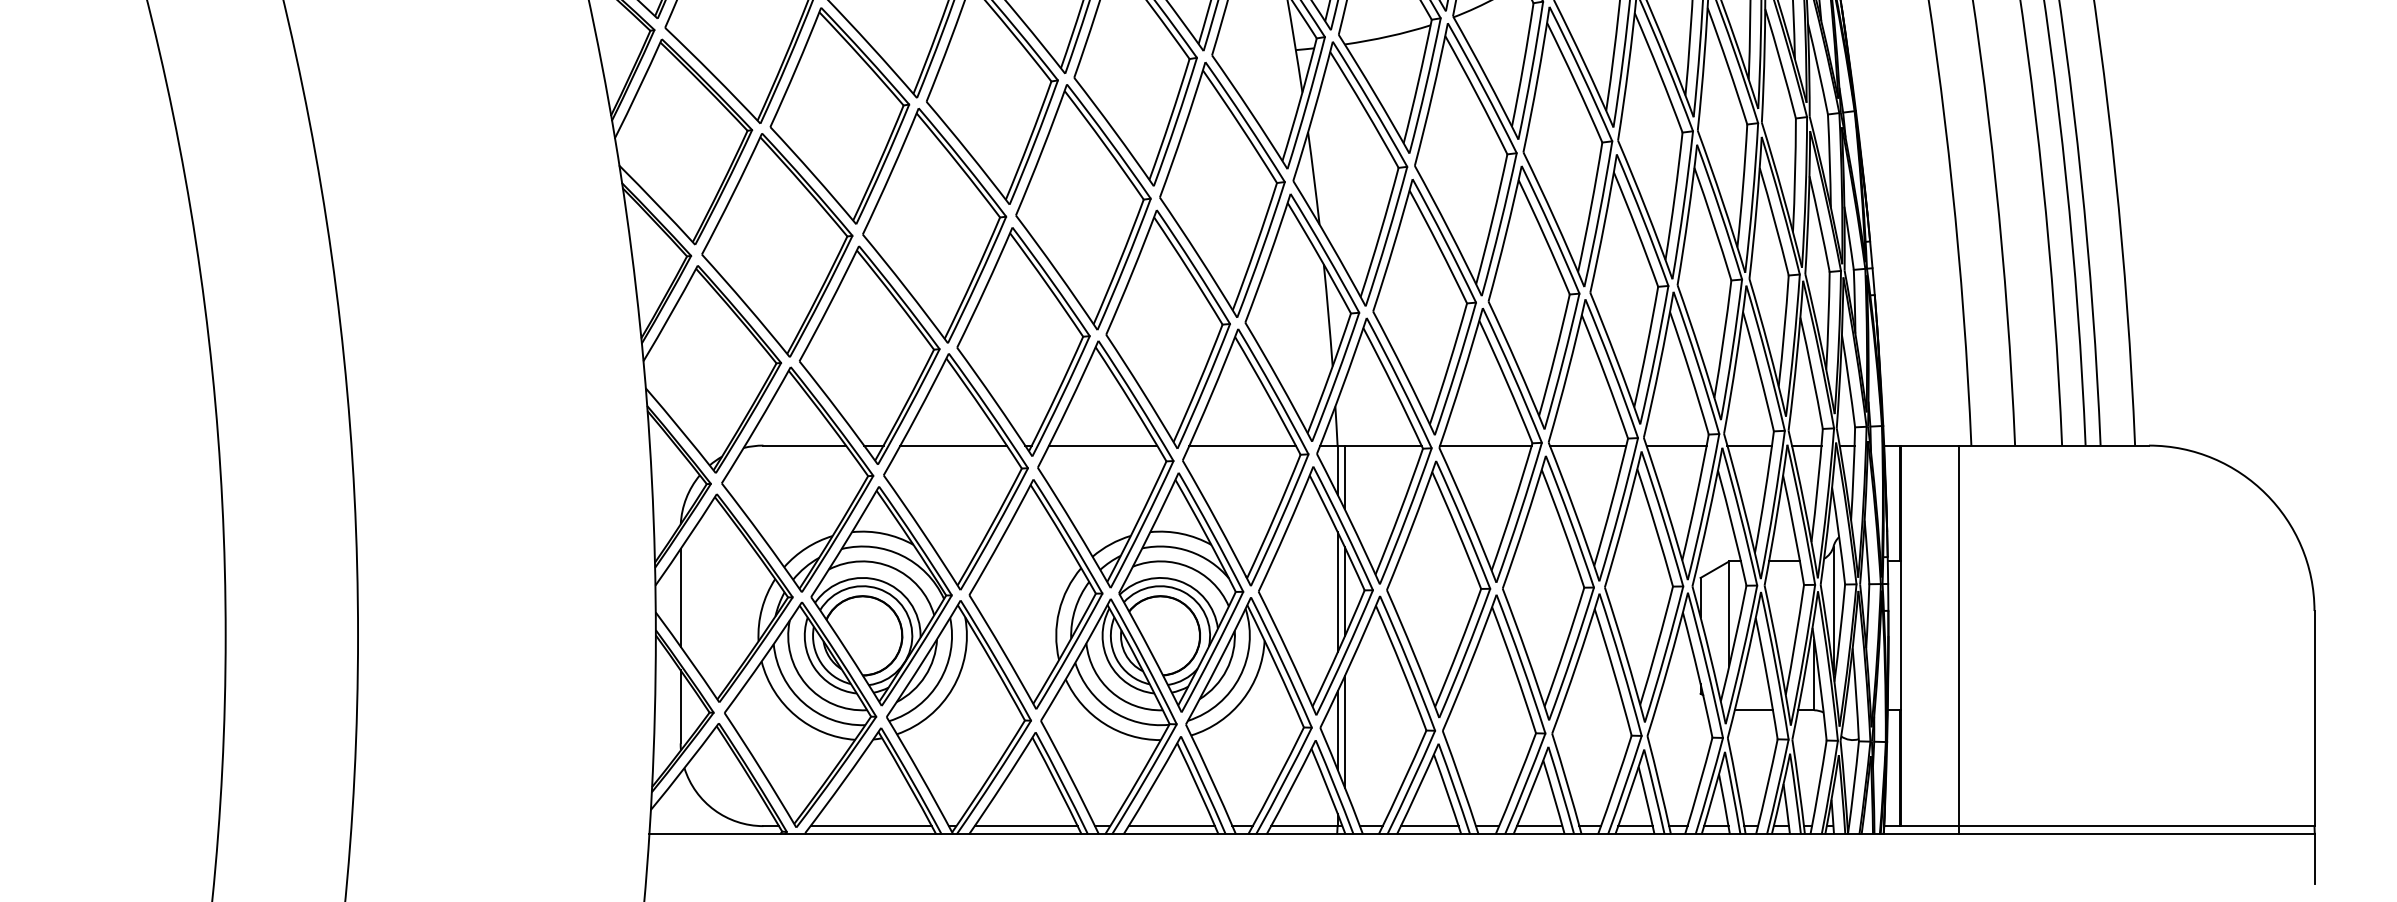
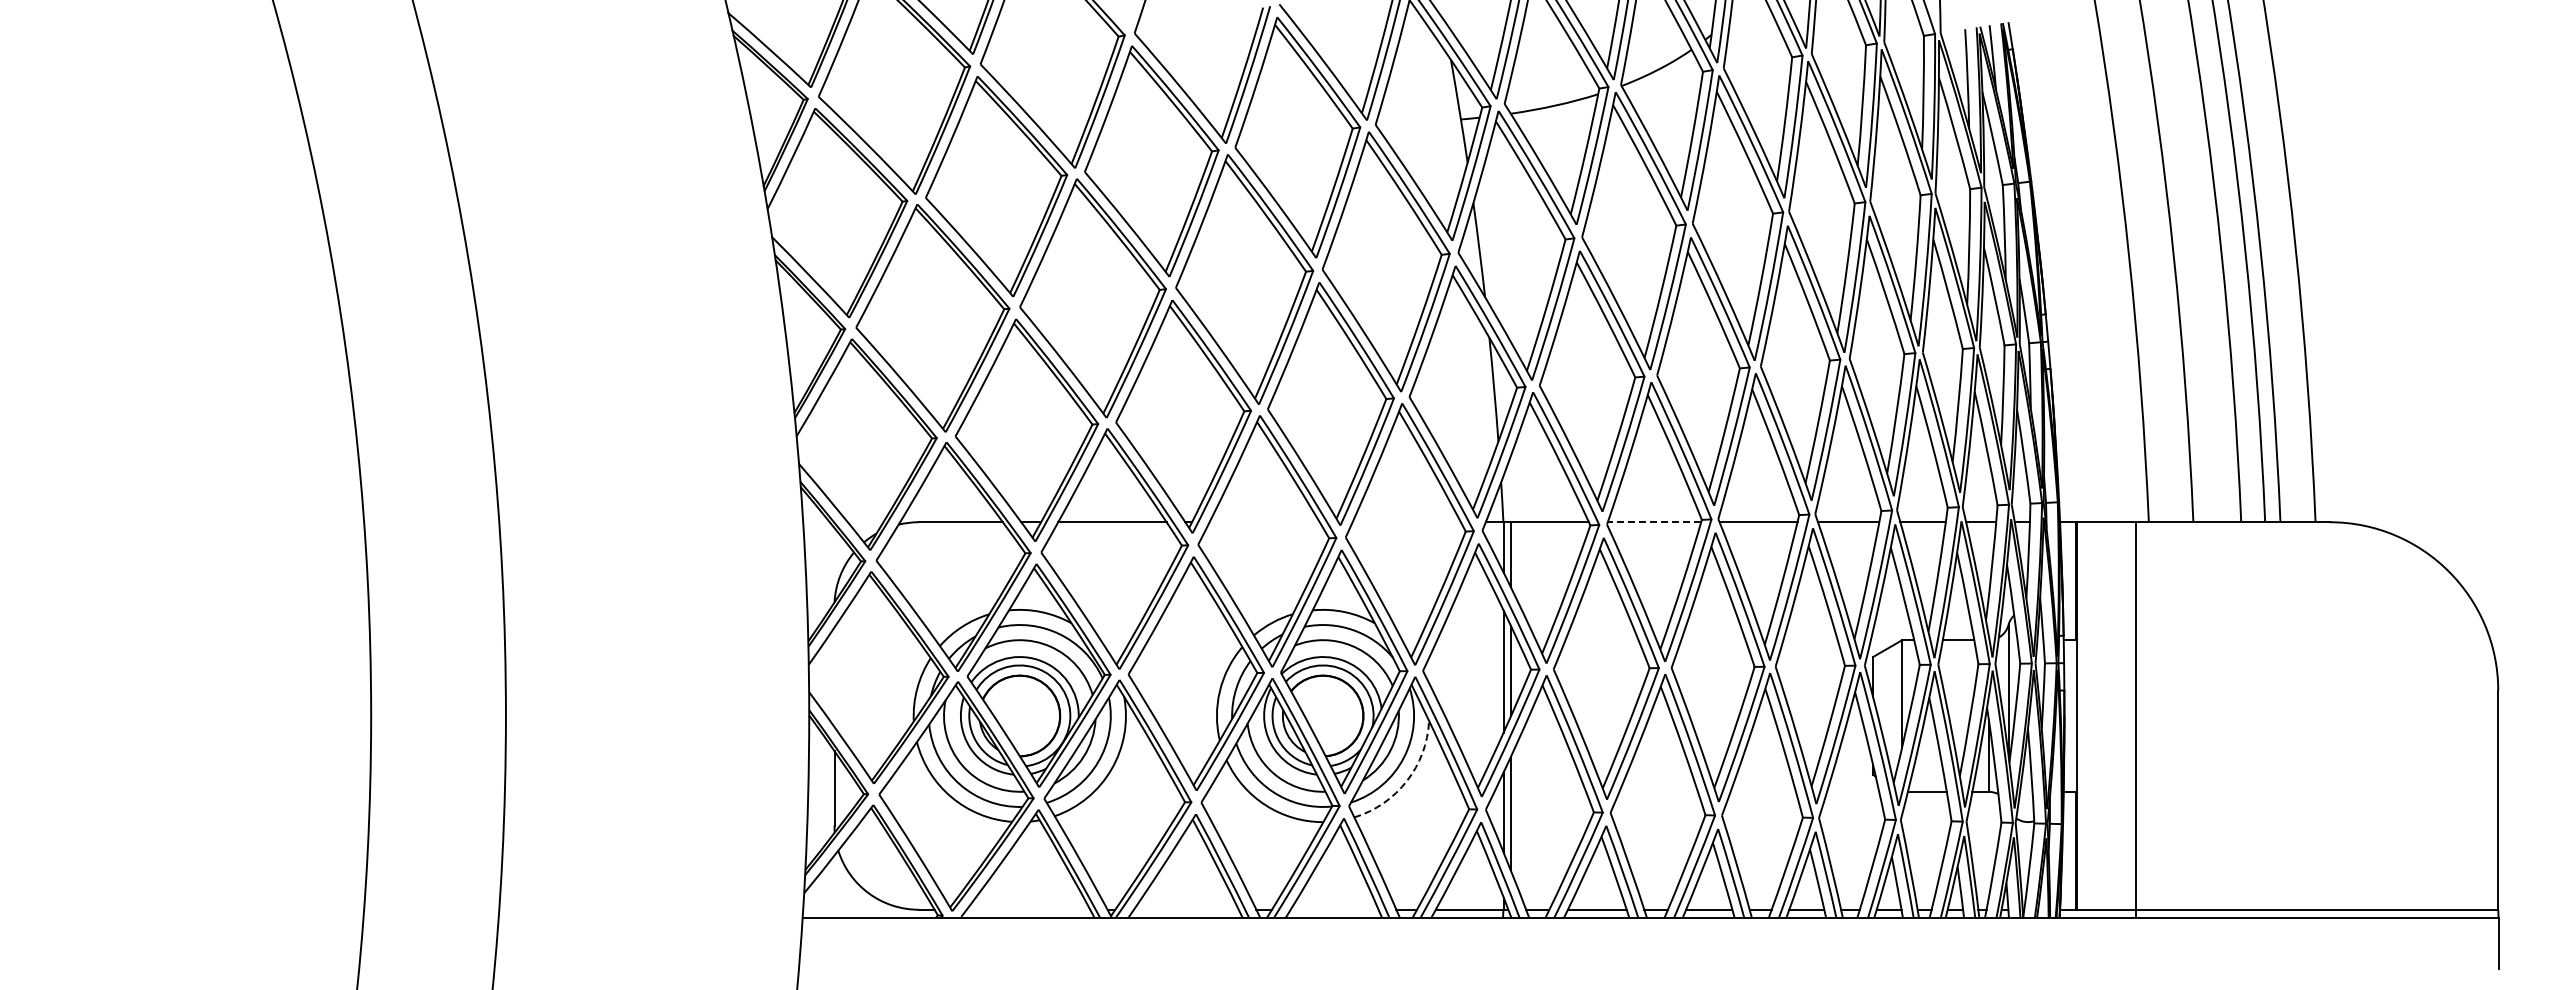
line: (1102, 445) -> (1264, 522), removed
line: (1242, 445) -> (1406, 522), removed
line: (1485, 445) -> (1654, 522), solid -> dashed
line: (680, 597) -> (834, 676), removed
arc: (1243, 699) -> (1407, 780), solid -> dashed
line: (871, 825) -> (1028, 909), removed
line: (1025, 825) -> (1185, 909), removed
line: (1171, 825) -> (1334, 909), removed

